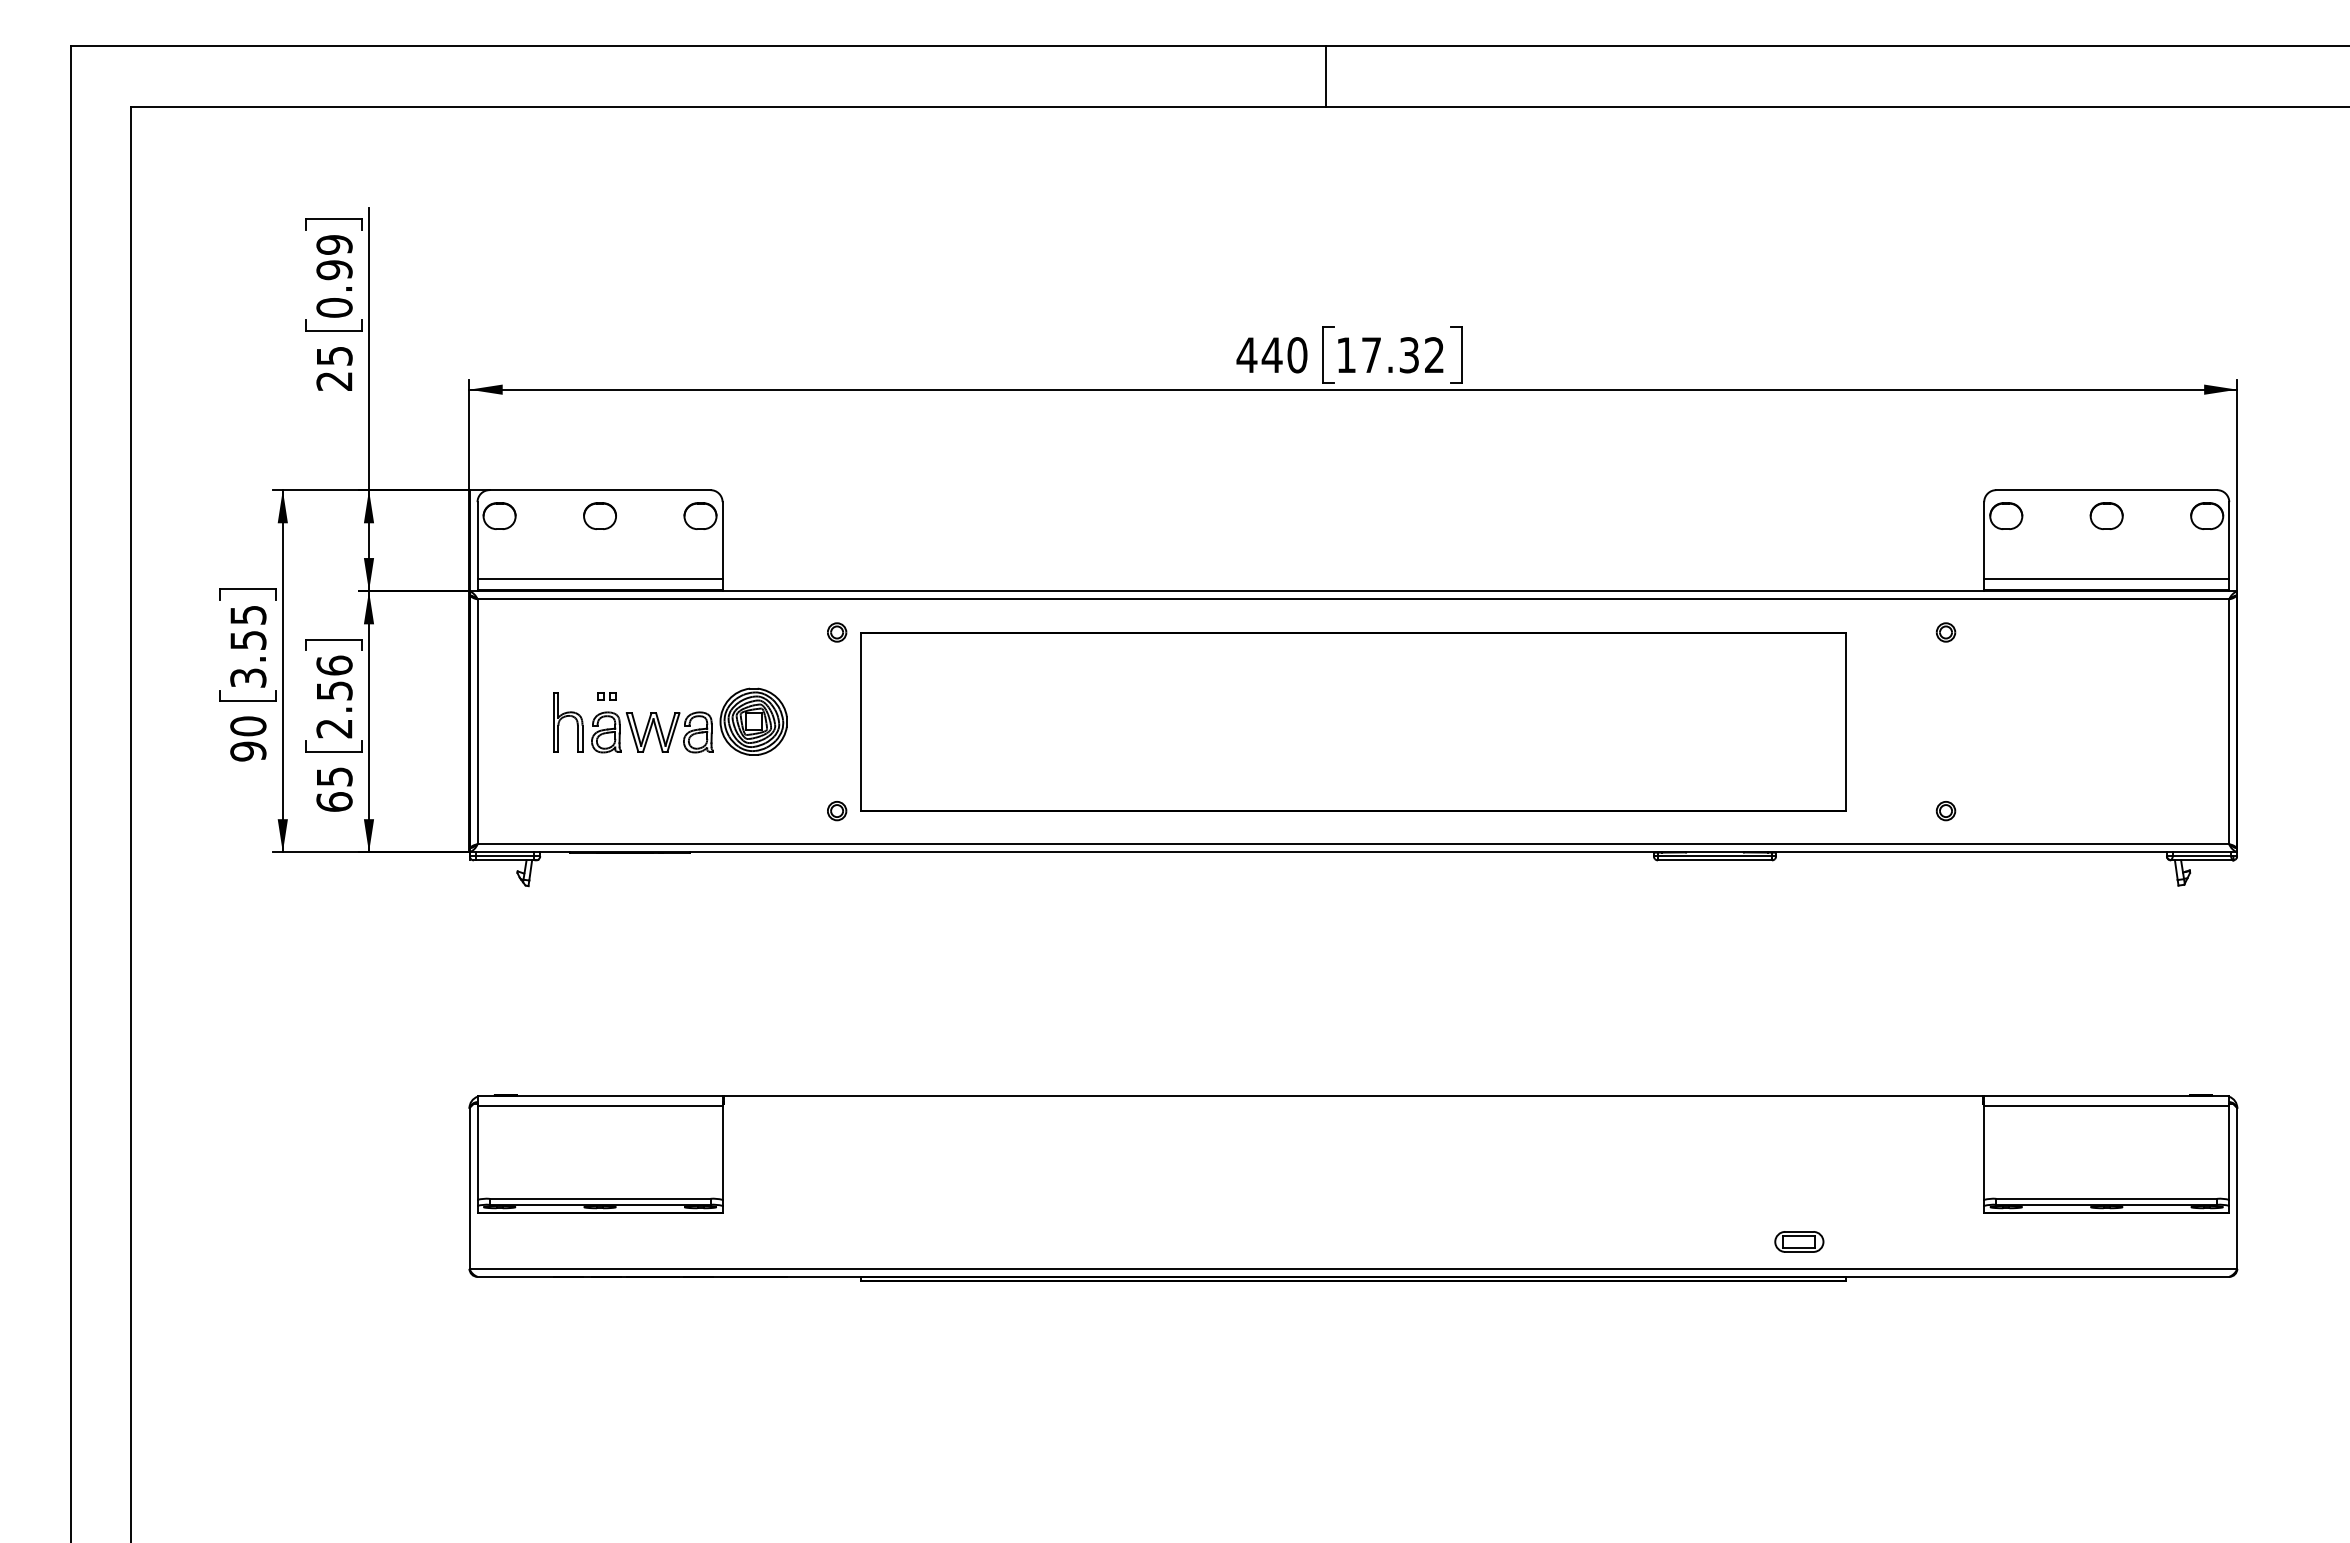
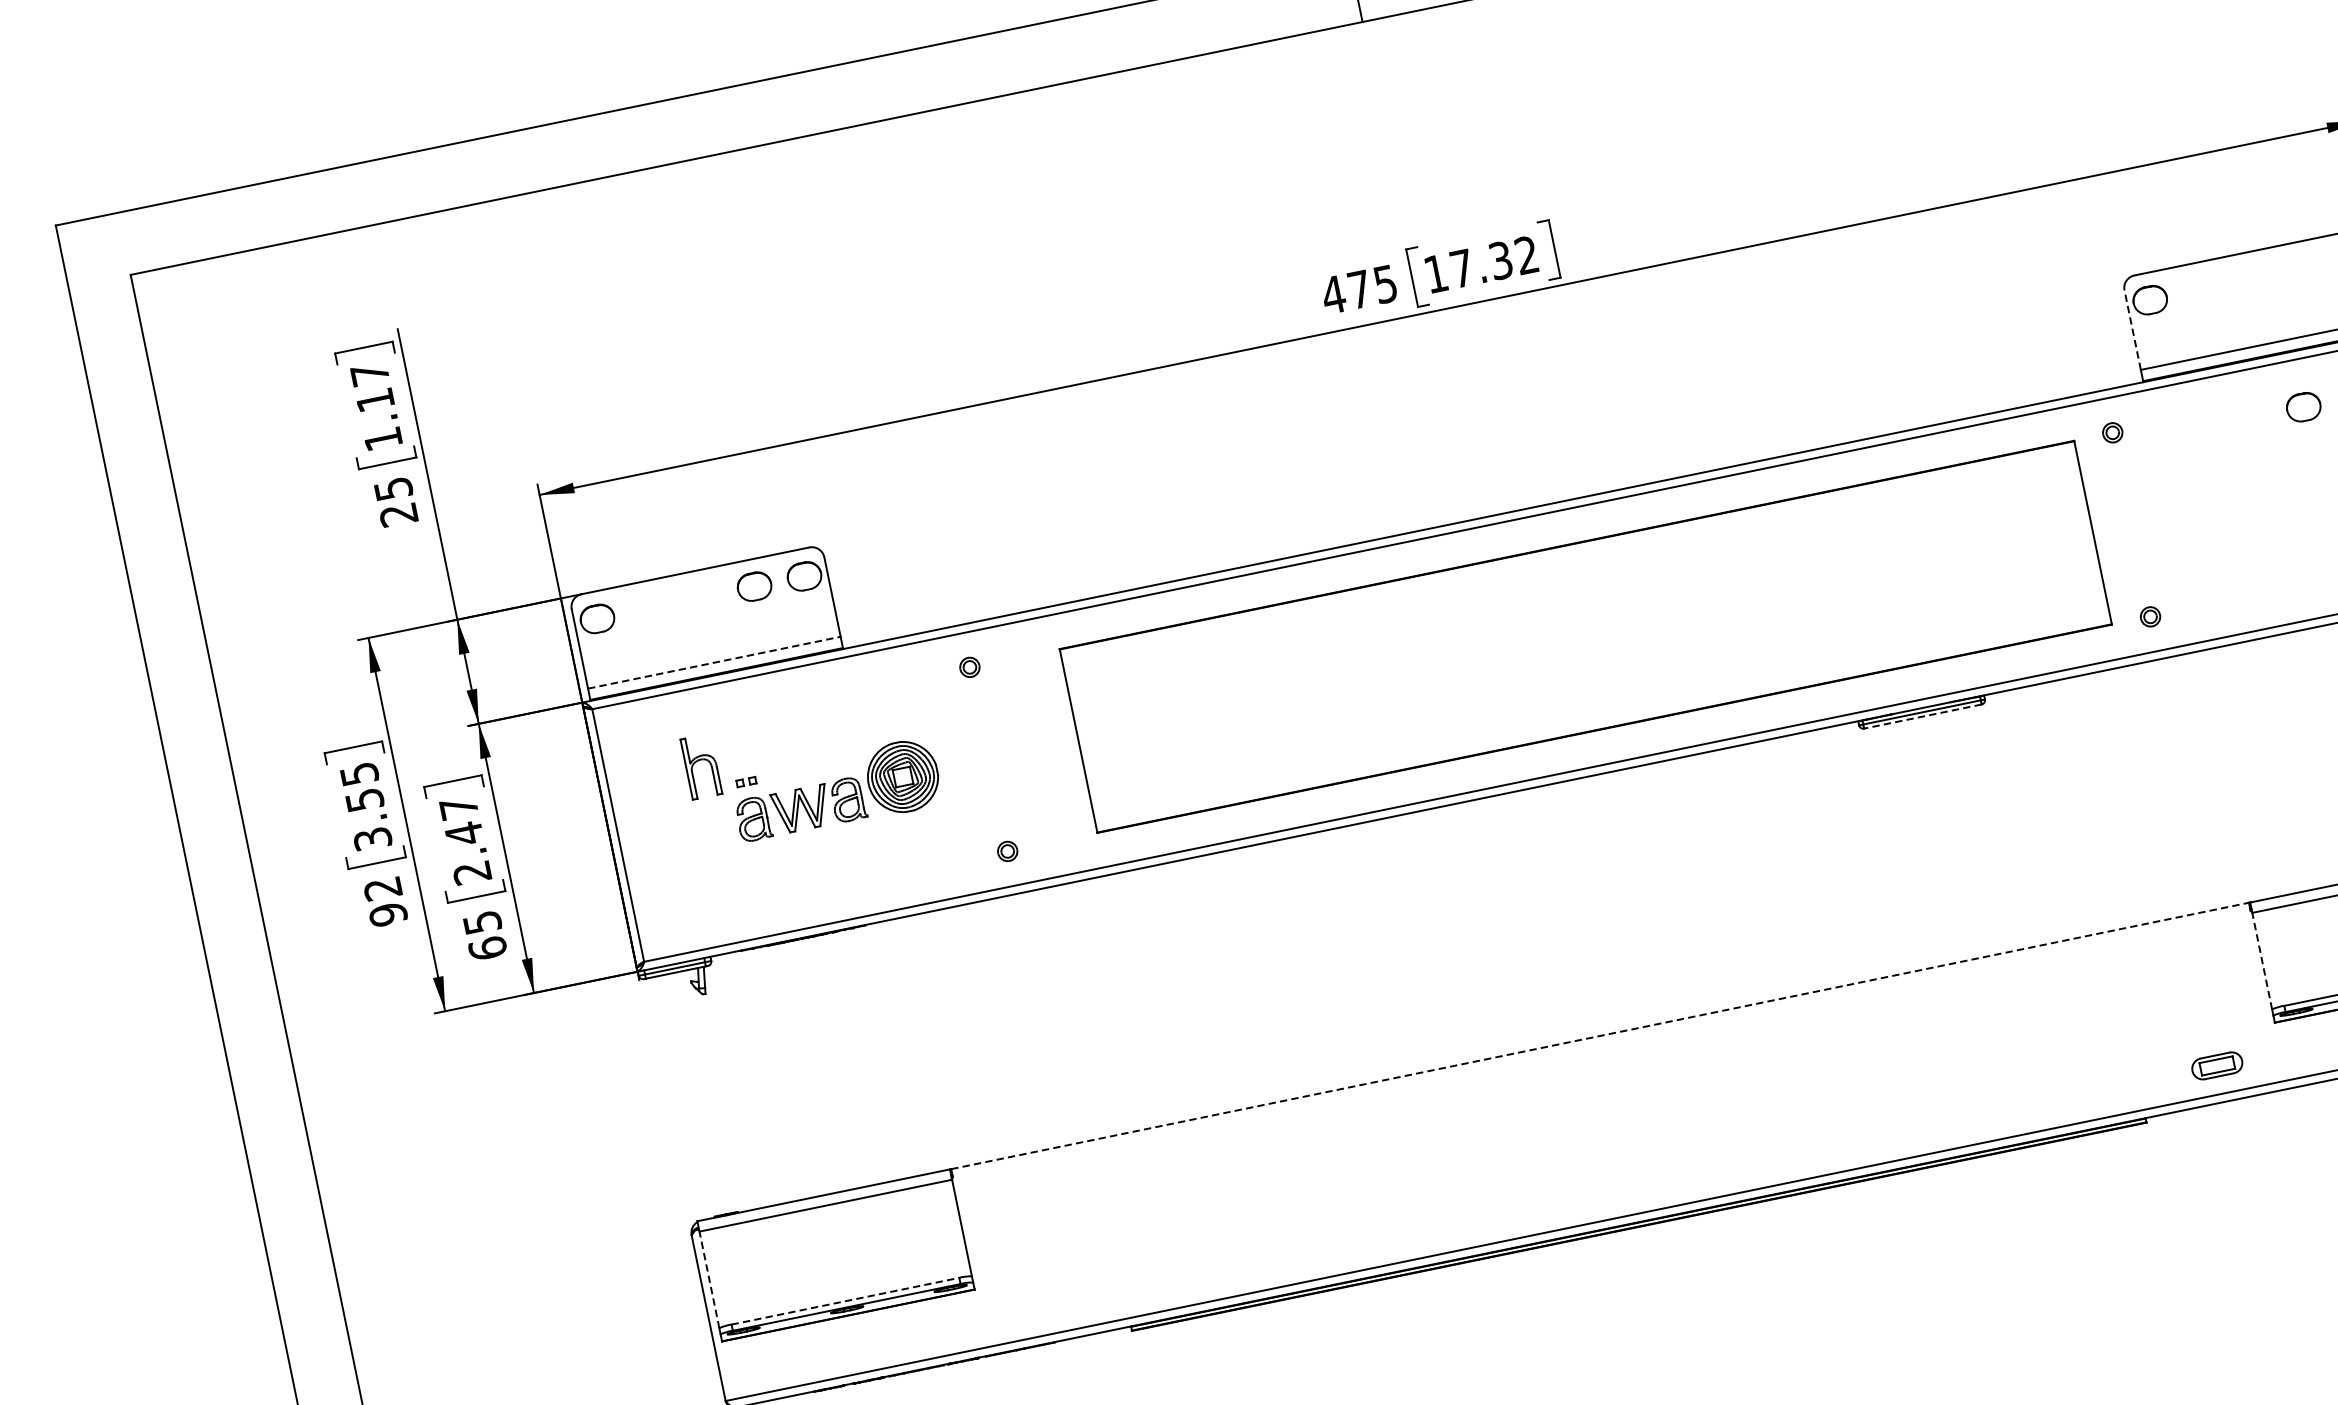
text: (334, 276) -> (376, 406), 0.99 -> 1.17
text: (1284, 355) -> (1372, 287), 440 -> 475
part: (599, 515) -> (753, 586), moved
part: (2106, 515) -> (2303, 406), moved
line: (1984, 540) -> (2132, 329), solid -> dashed
line: (600, 579) -> (714, 662), solid -> dashed
text: (334, 678) -> (461, 821), 2.56 -> 2.47
part: (1353, 721) -> (1585, 636), moved
part: (568, 722) -> (701, 766), moved
text: (248, 726) -> (383, 888), 90 -> 92
line: (1714, 860) -> (1922, 716), solid -> dashed
line: (1353, 1096) -> (1600, 1036), solid -> dashed
line: (477, 1153) -> (709, 1280), solid -> dashed
line: (1984, 1153) -> (2262, 961), solid -> dashed
line: (600, 1198) -> (845, 1300), solid -> dashed
part: (1799, 1241) -> (2217, 1065), moved

